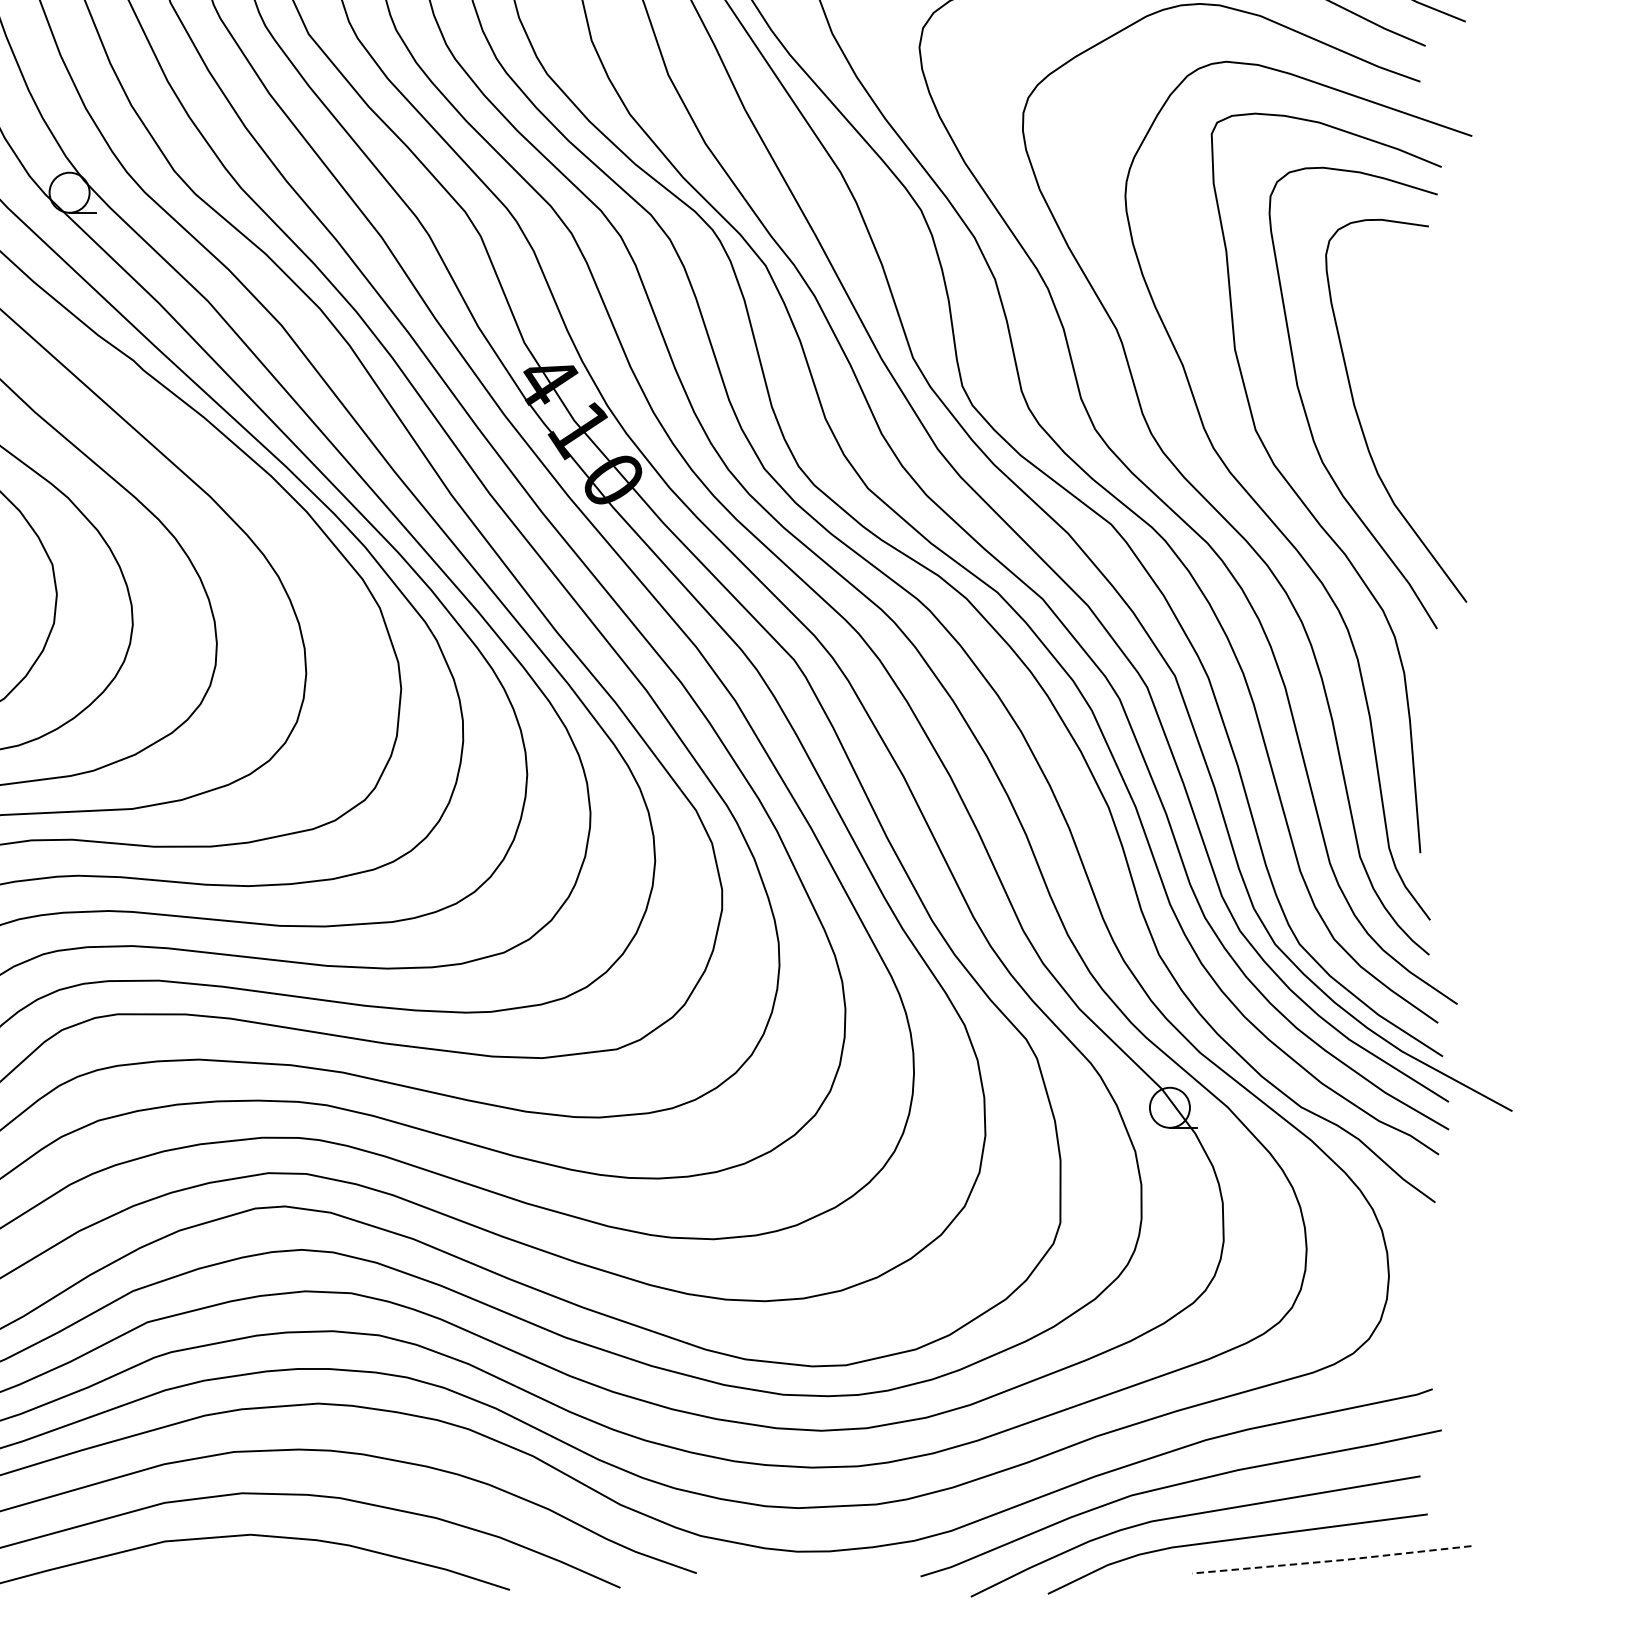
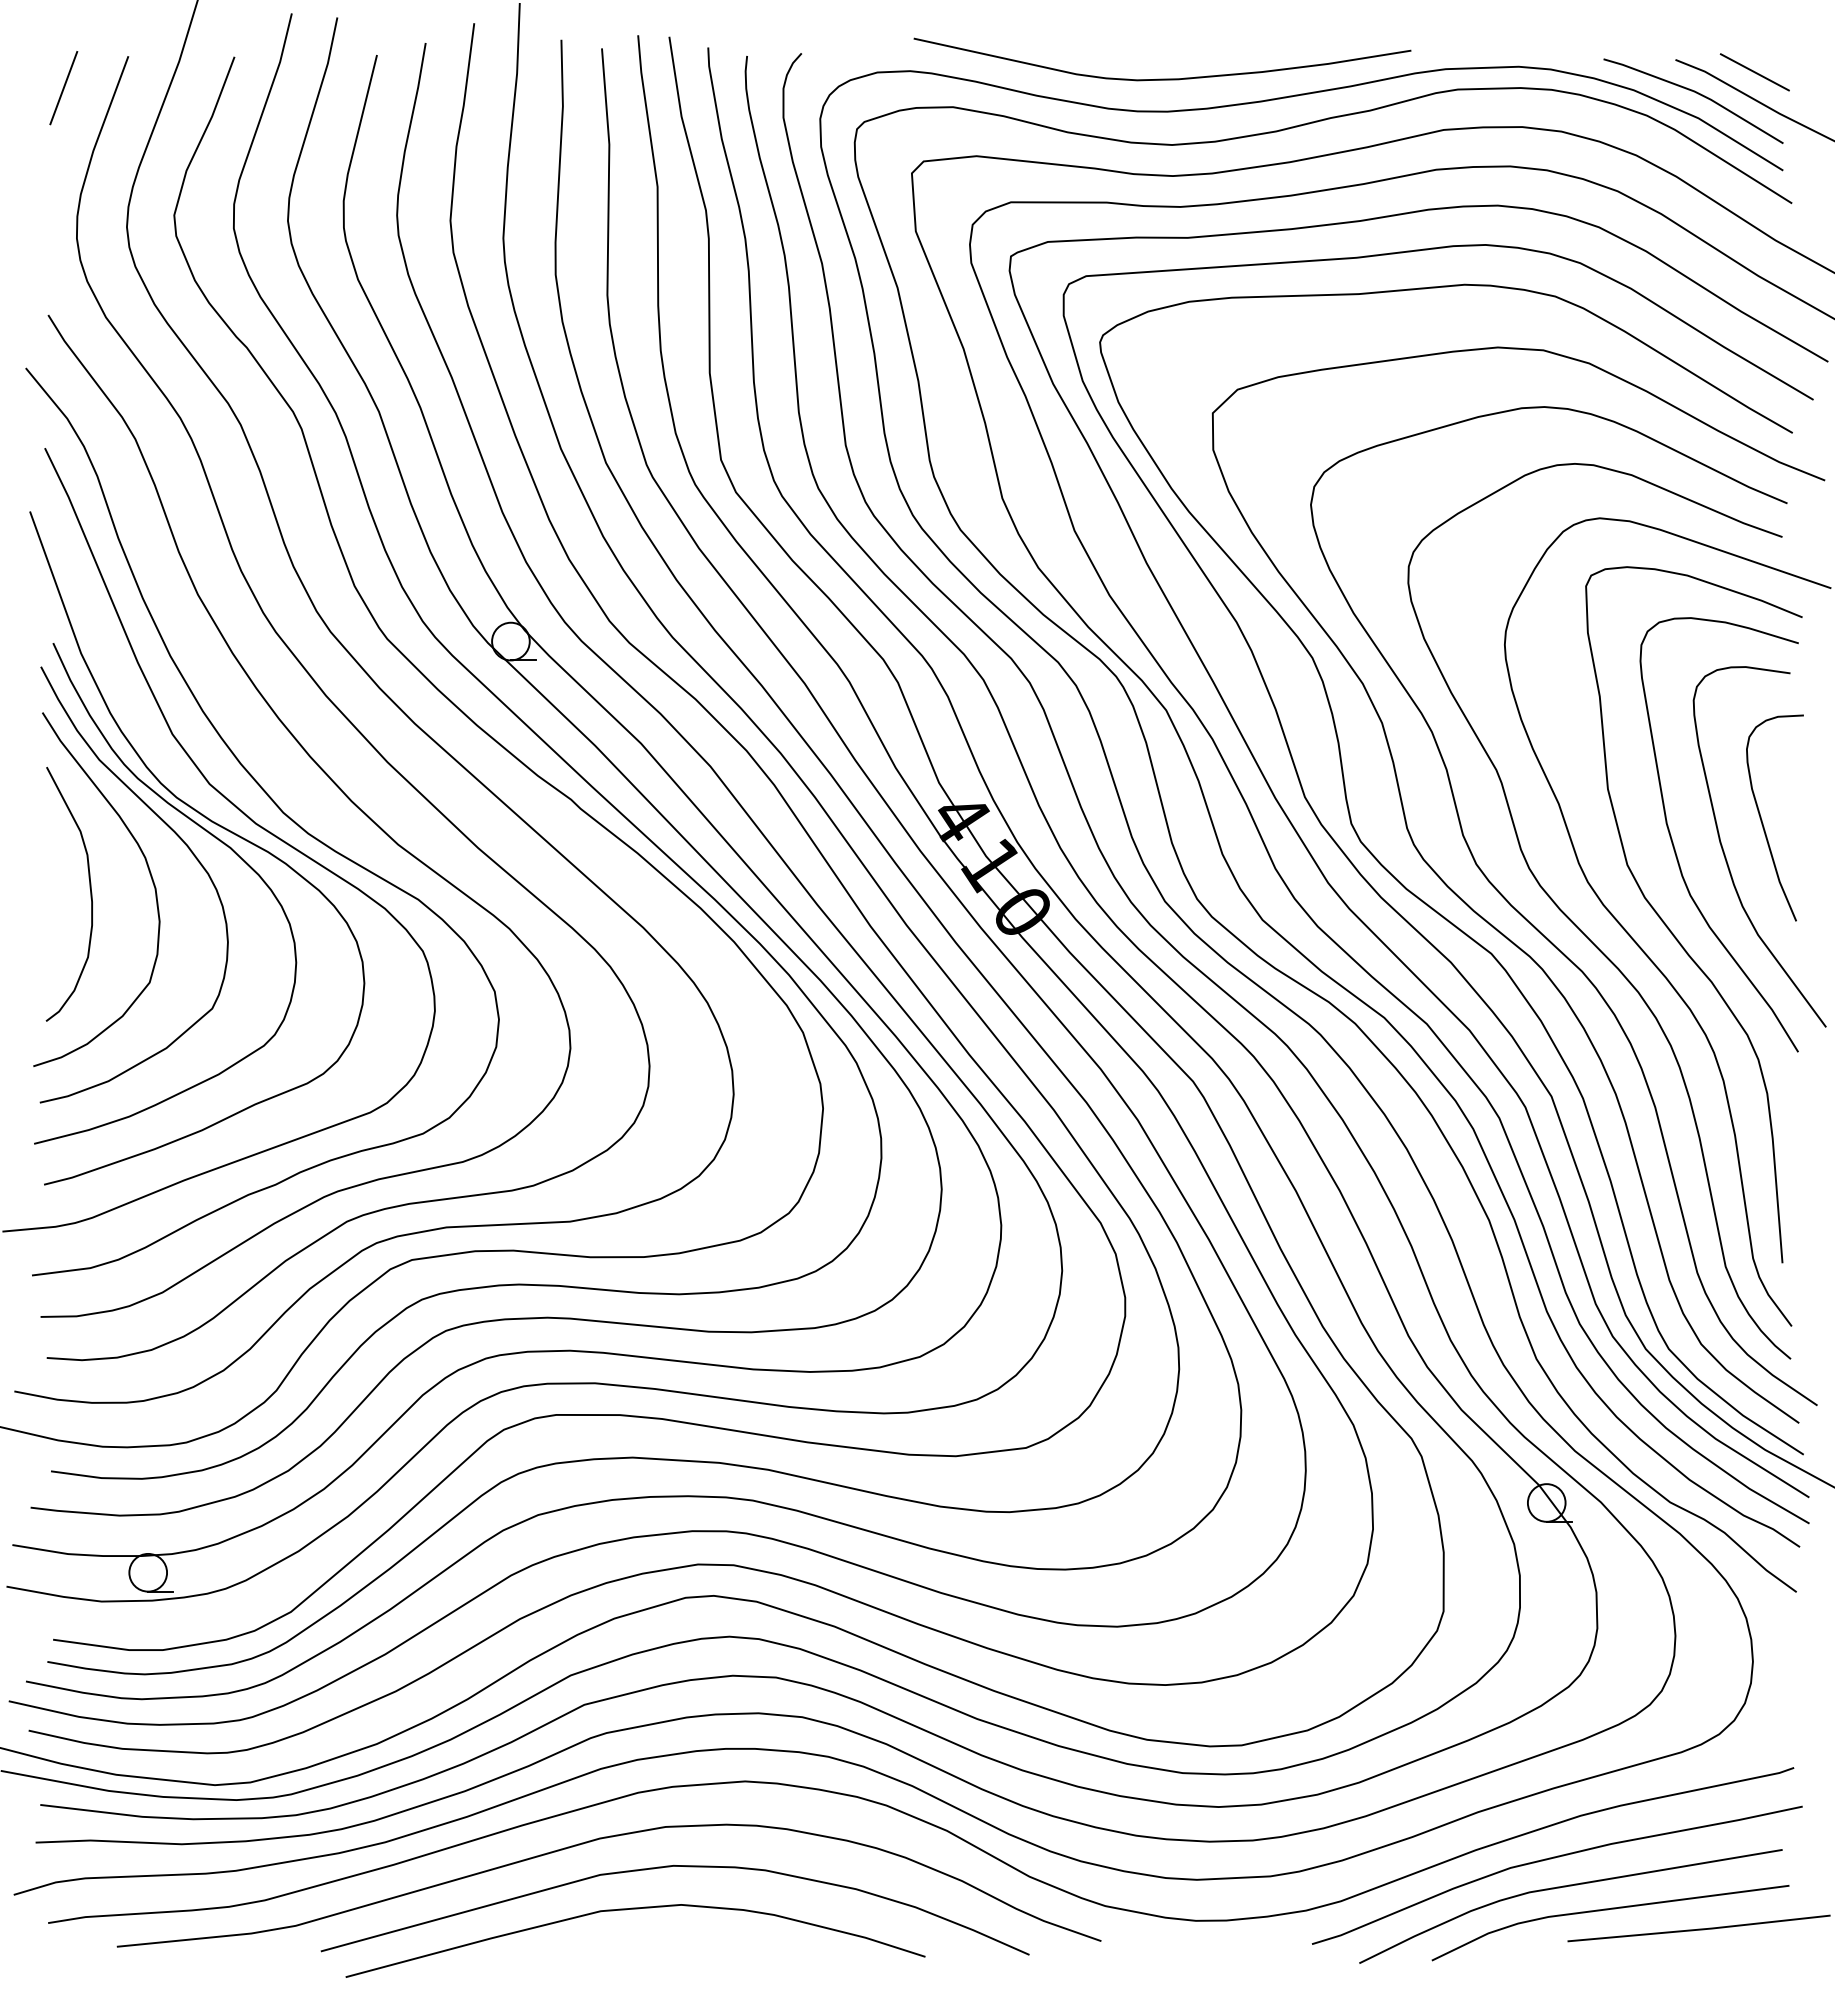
curve: (1399, 381) -> (1762, 819), added
line: (1332, 1560) -> (1699, 1929), dashed -> solid

